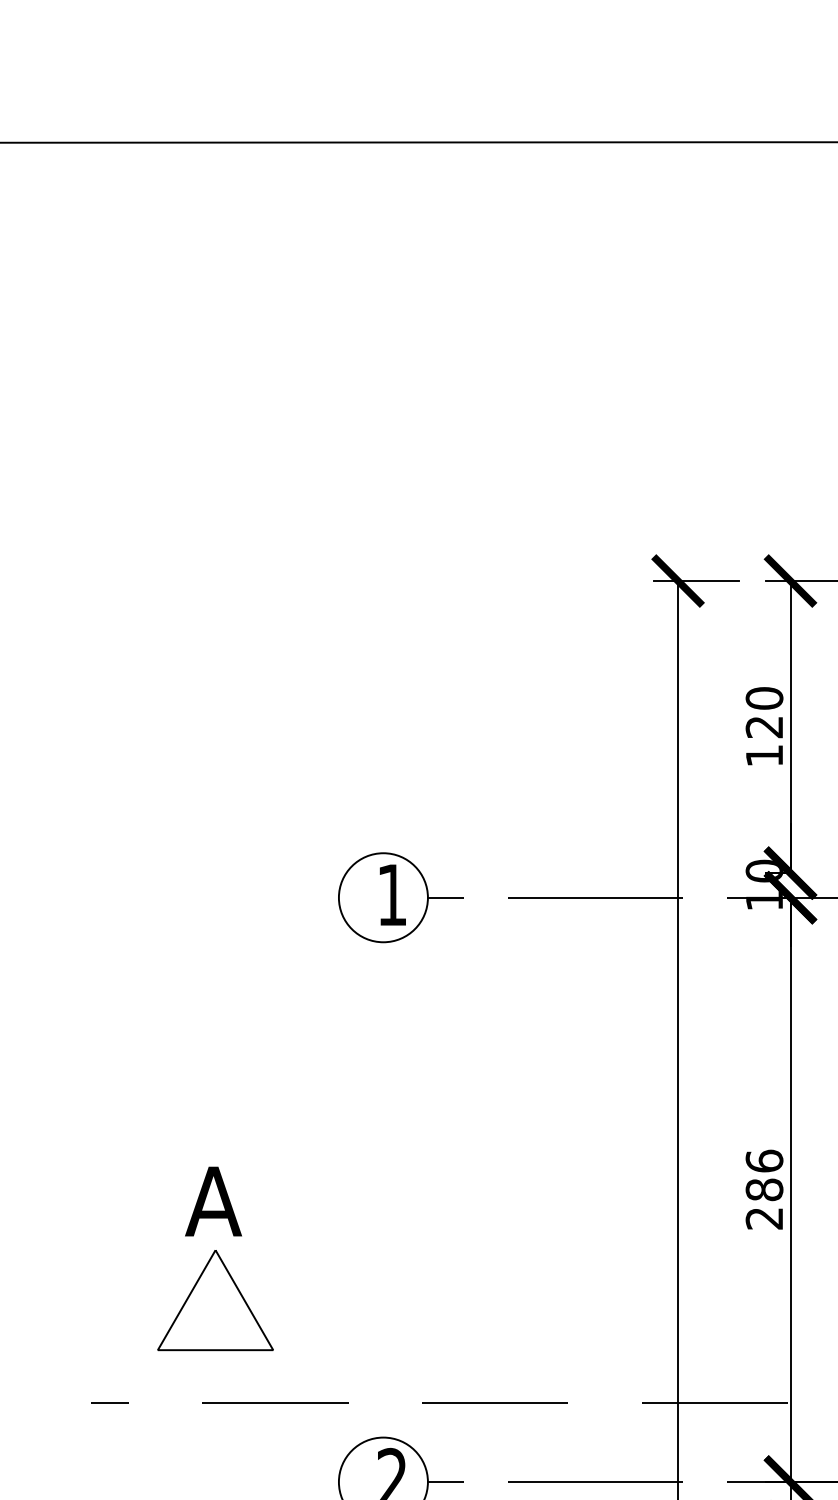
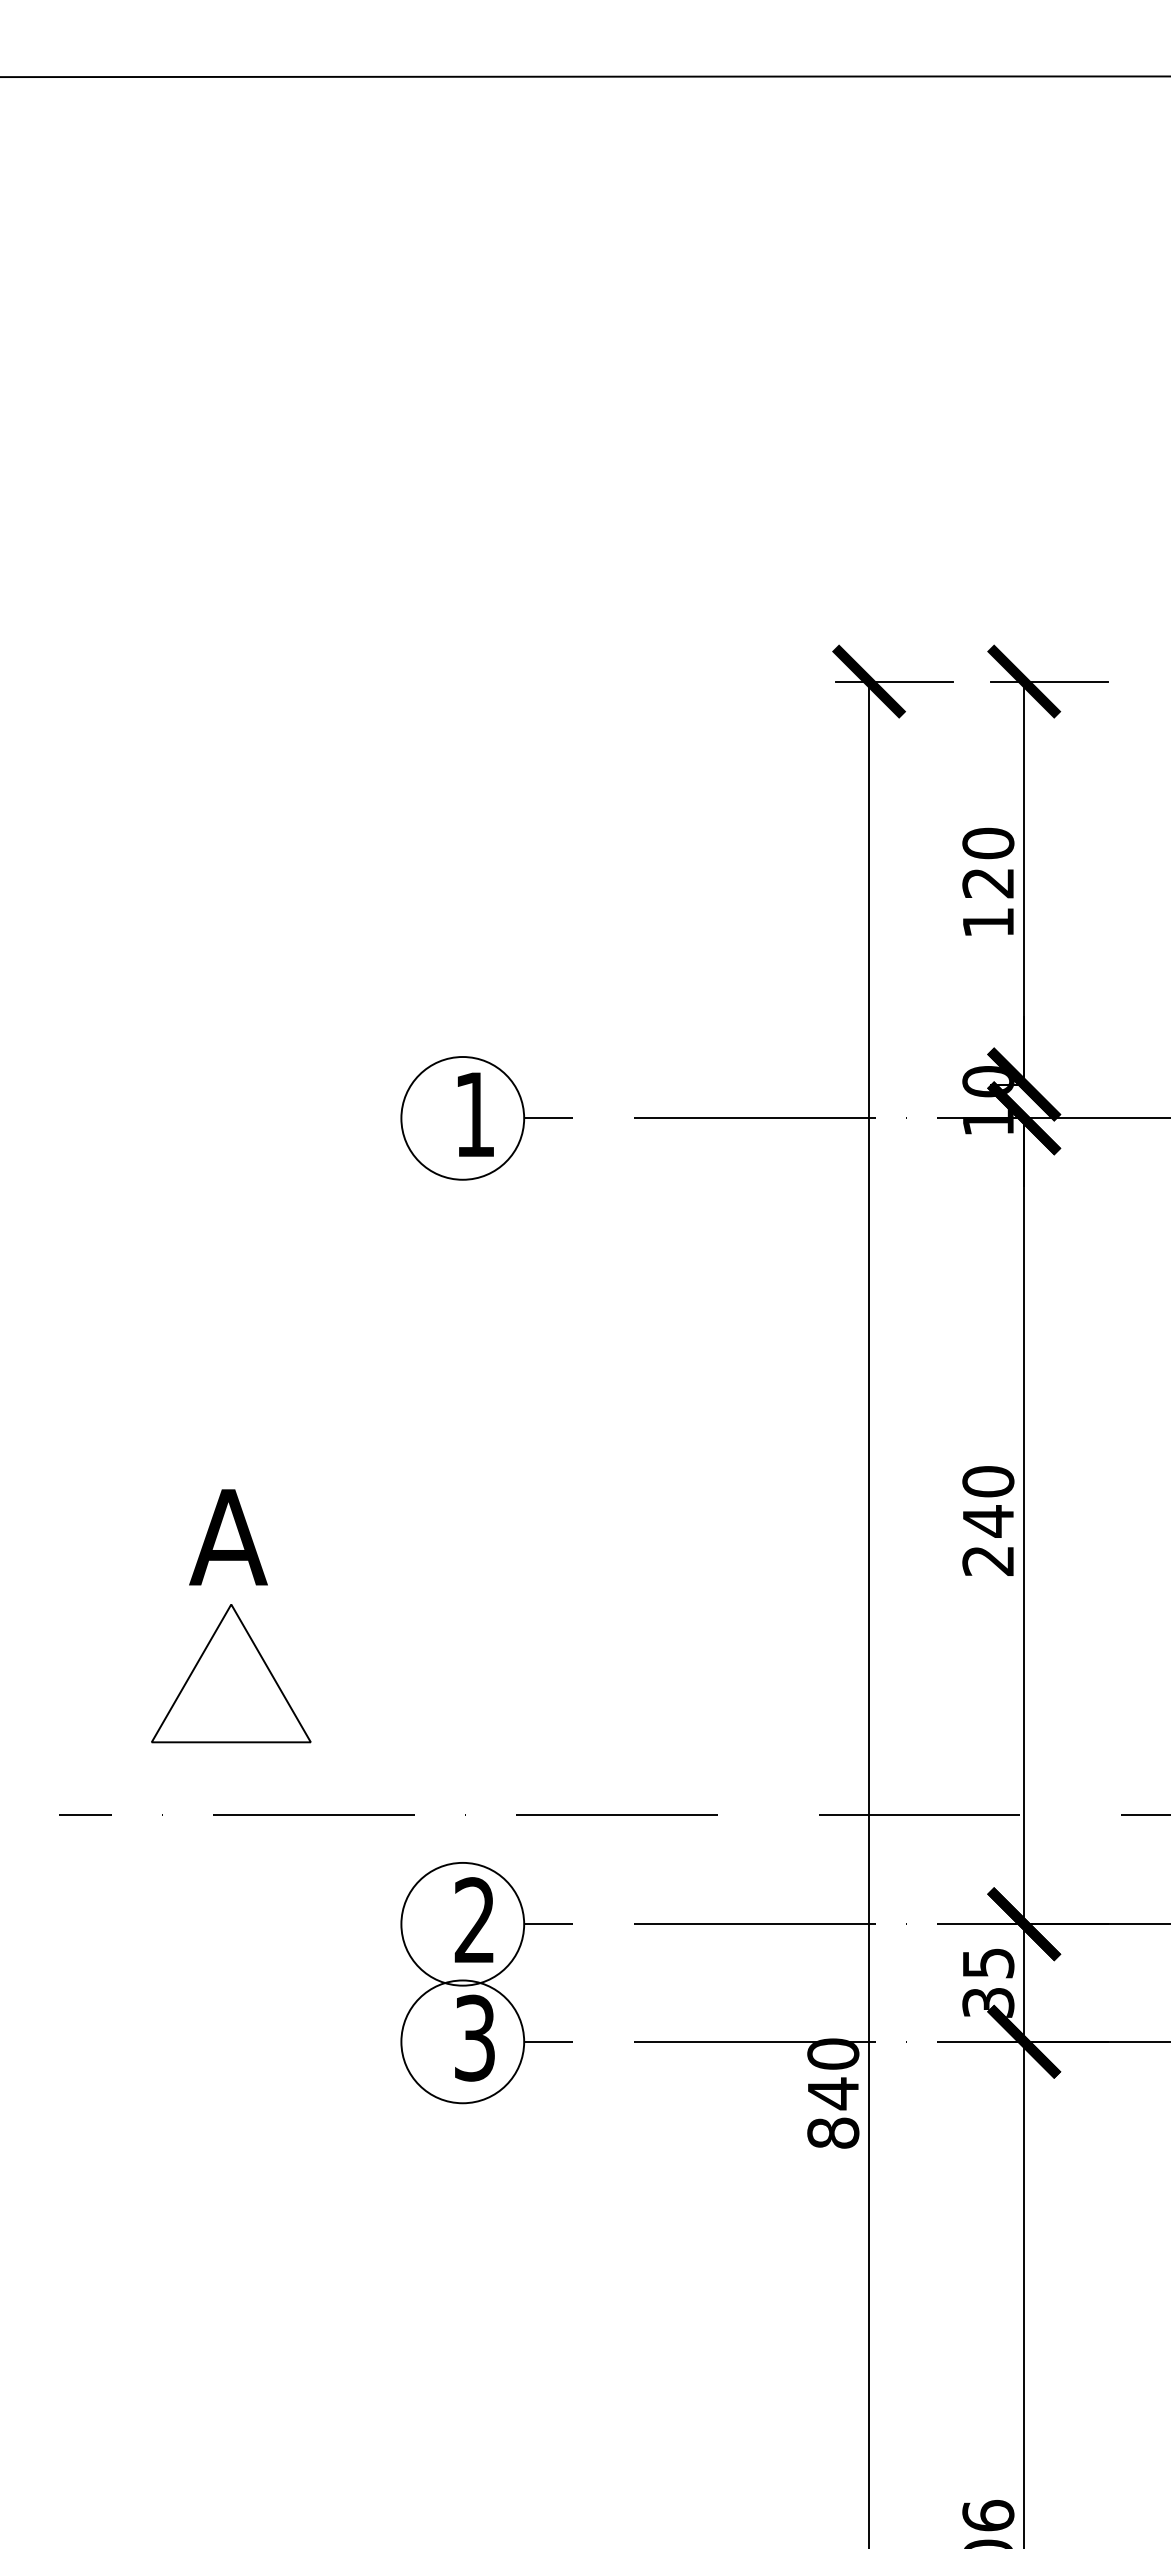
text: (764, 1175) -> (988, 1501), 286 -> 240

